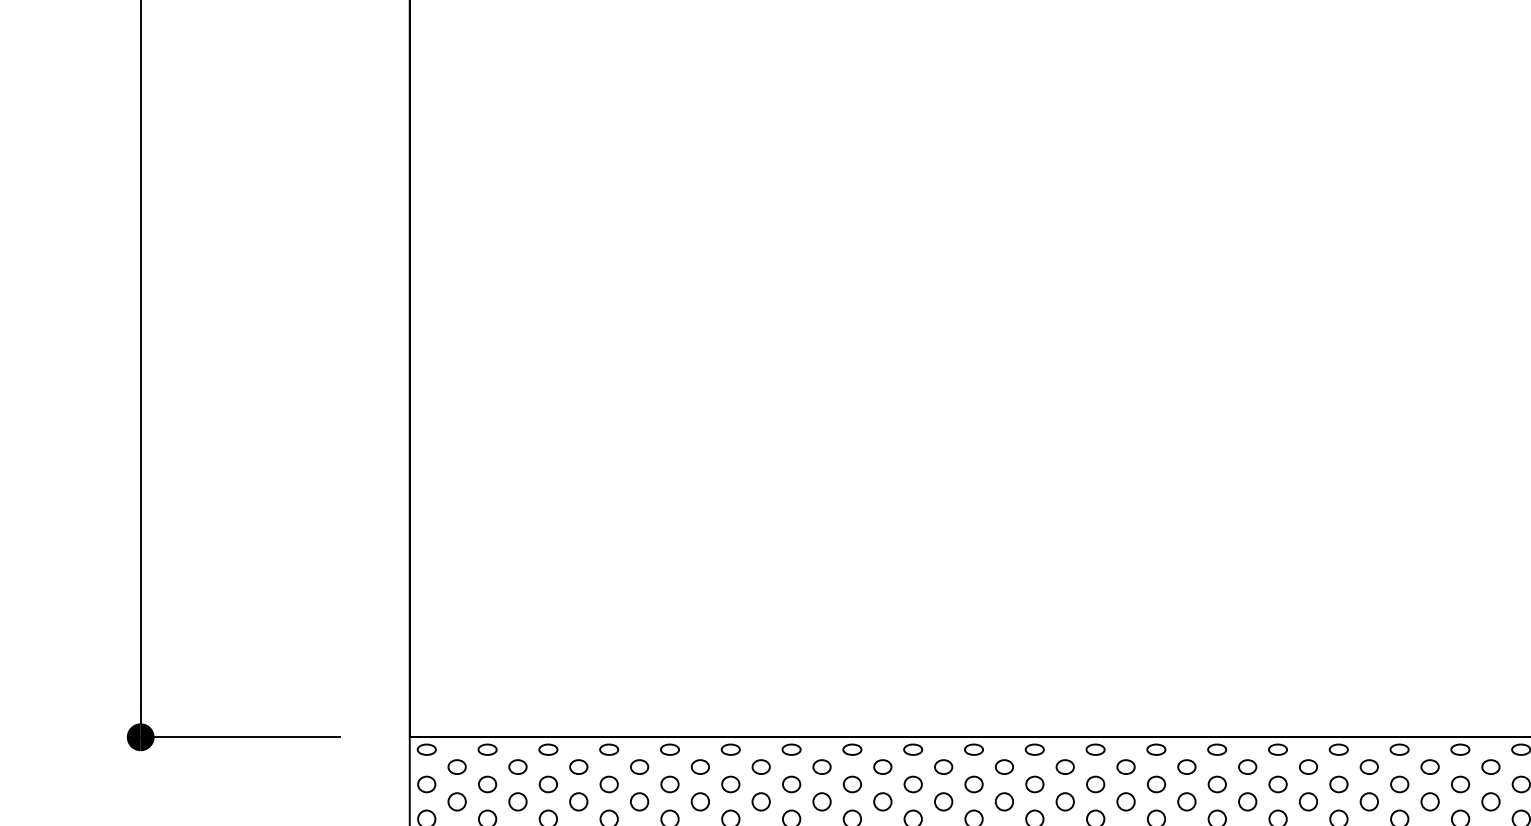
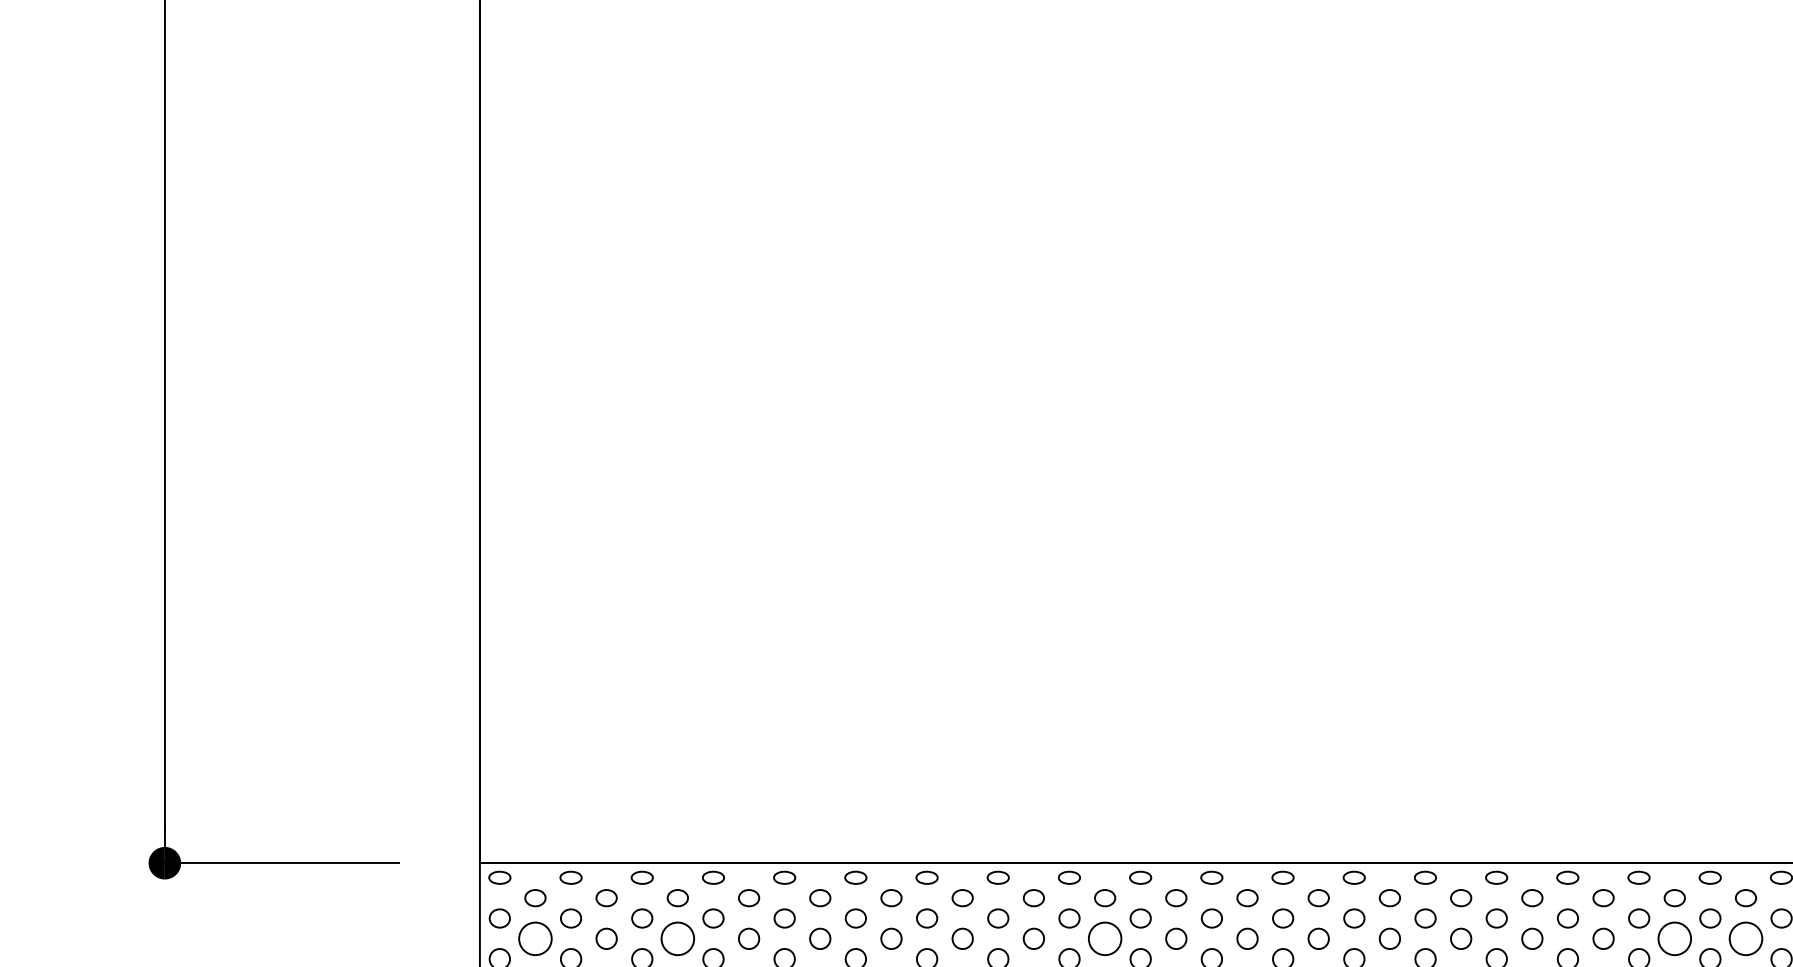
circle: (456, 801) -> (534, 938), size x1.6
circle: (578, 801) -> (677, 938), size x1.6
circle: (943, 801) -> (1104, 938), size x1.6
circle: (1429, 801) -> (1674, 938), size x1.6
circle: (1490, 801) -> (1745, 938), size x1.6

